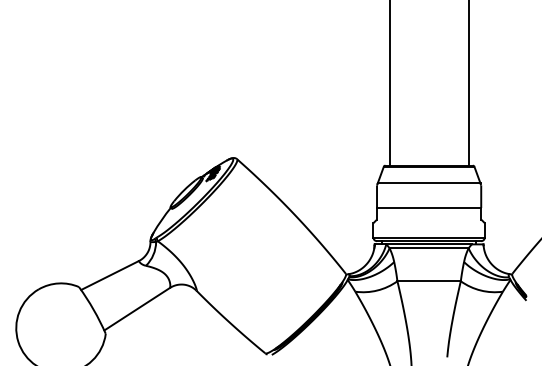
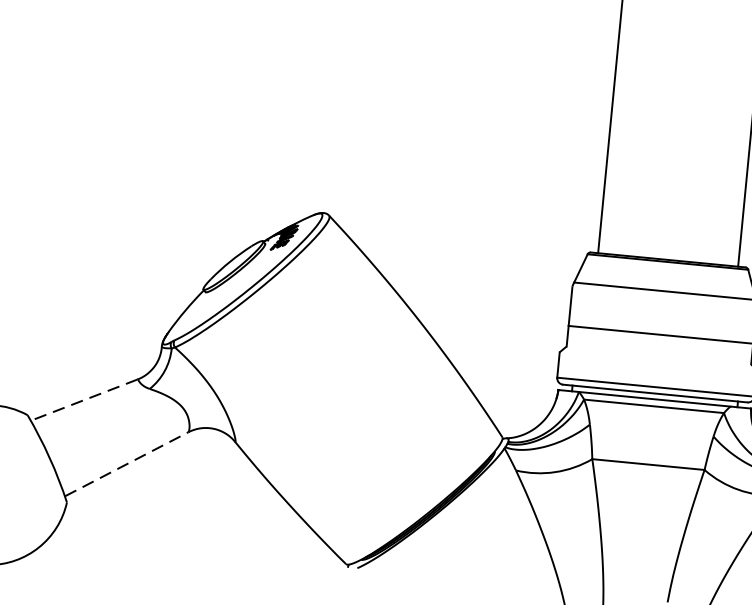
line: (109, 275) -> (83, 399), solid -> dashed
line: (137, 308) -> (127, 463), solid -> dashed

